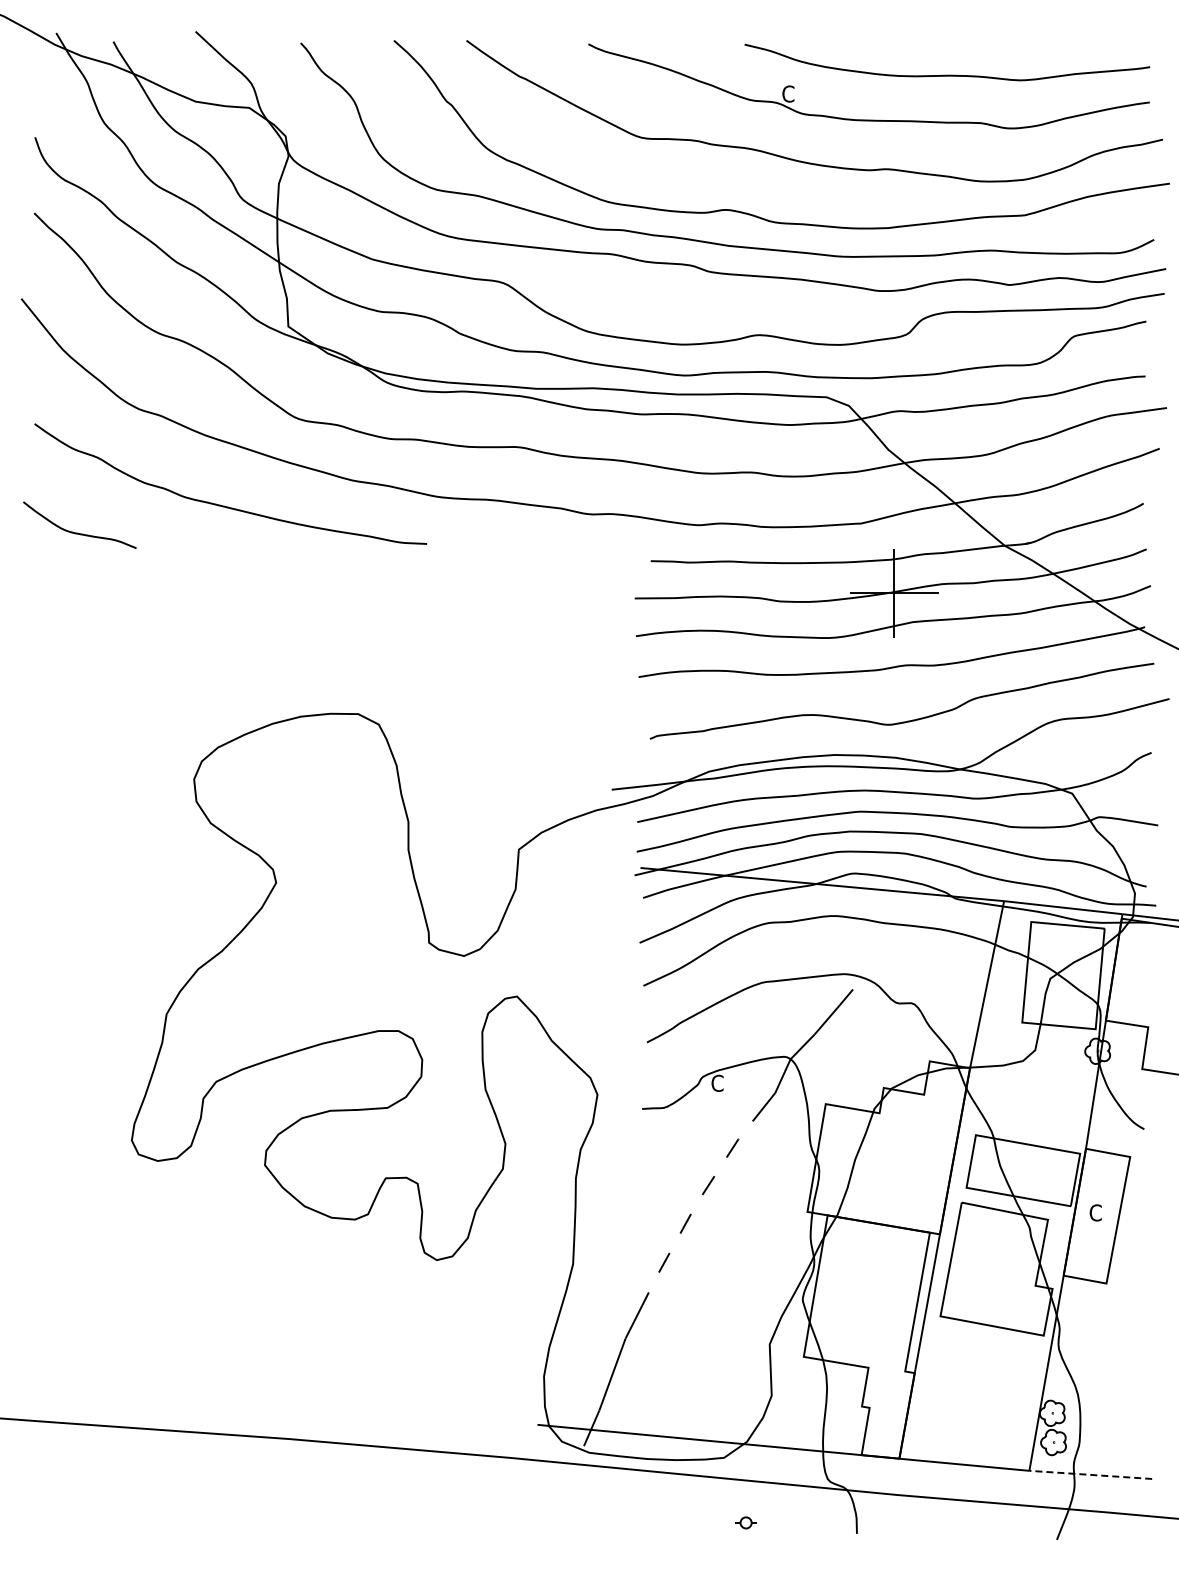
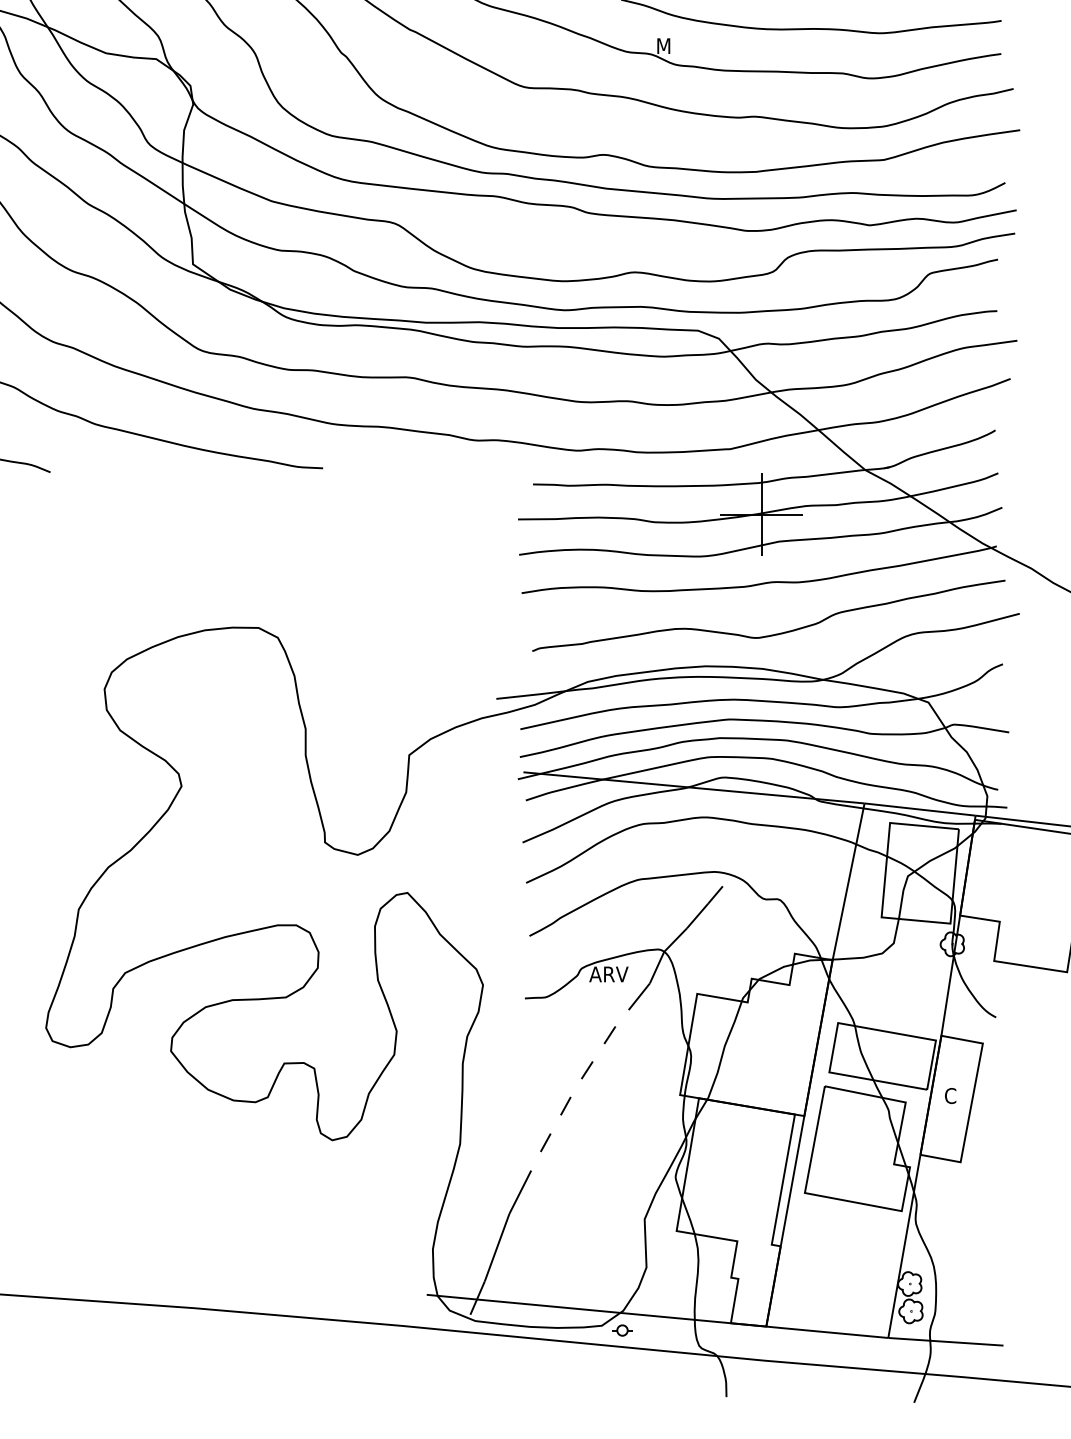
text: (789, 93) -> (663, 45), C -> M
text: (731, 1082) -> (608, 973), C -> ARV
line: (1090, 1474) -> (945, 1341), dashed -> solid
part: (745, 1522) -> (621, 1330), moved

